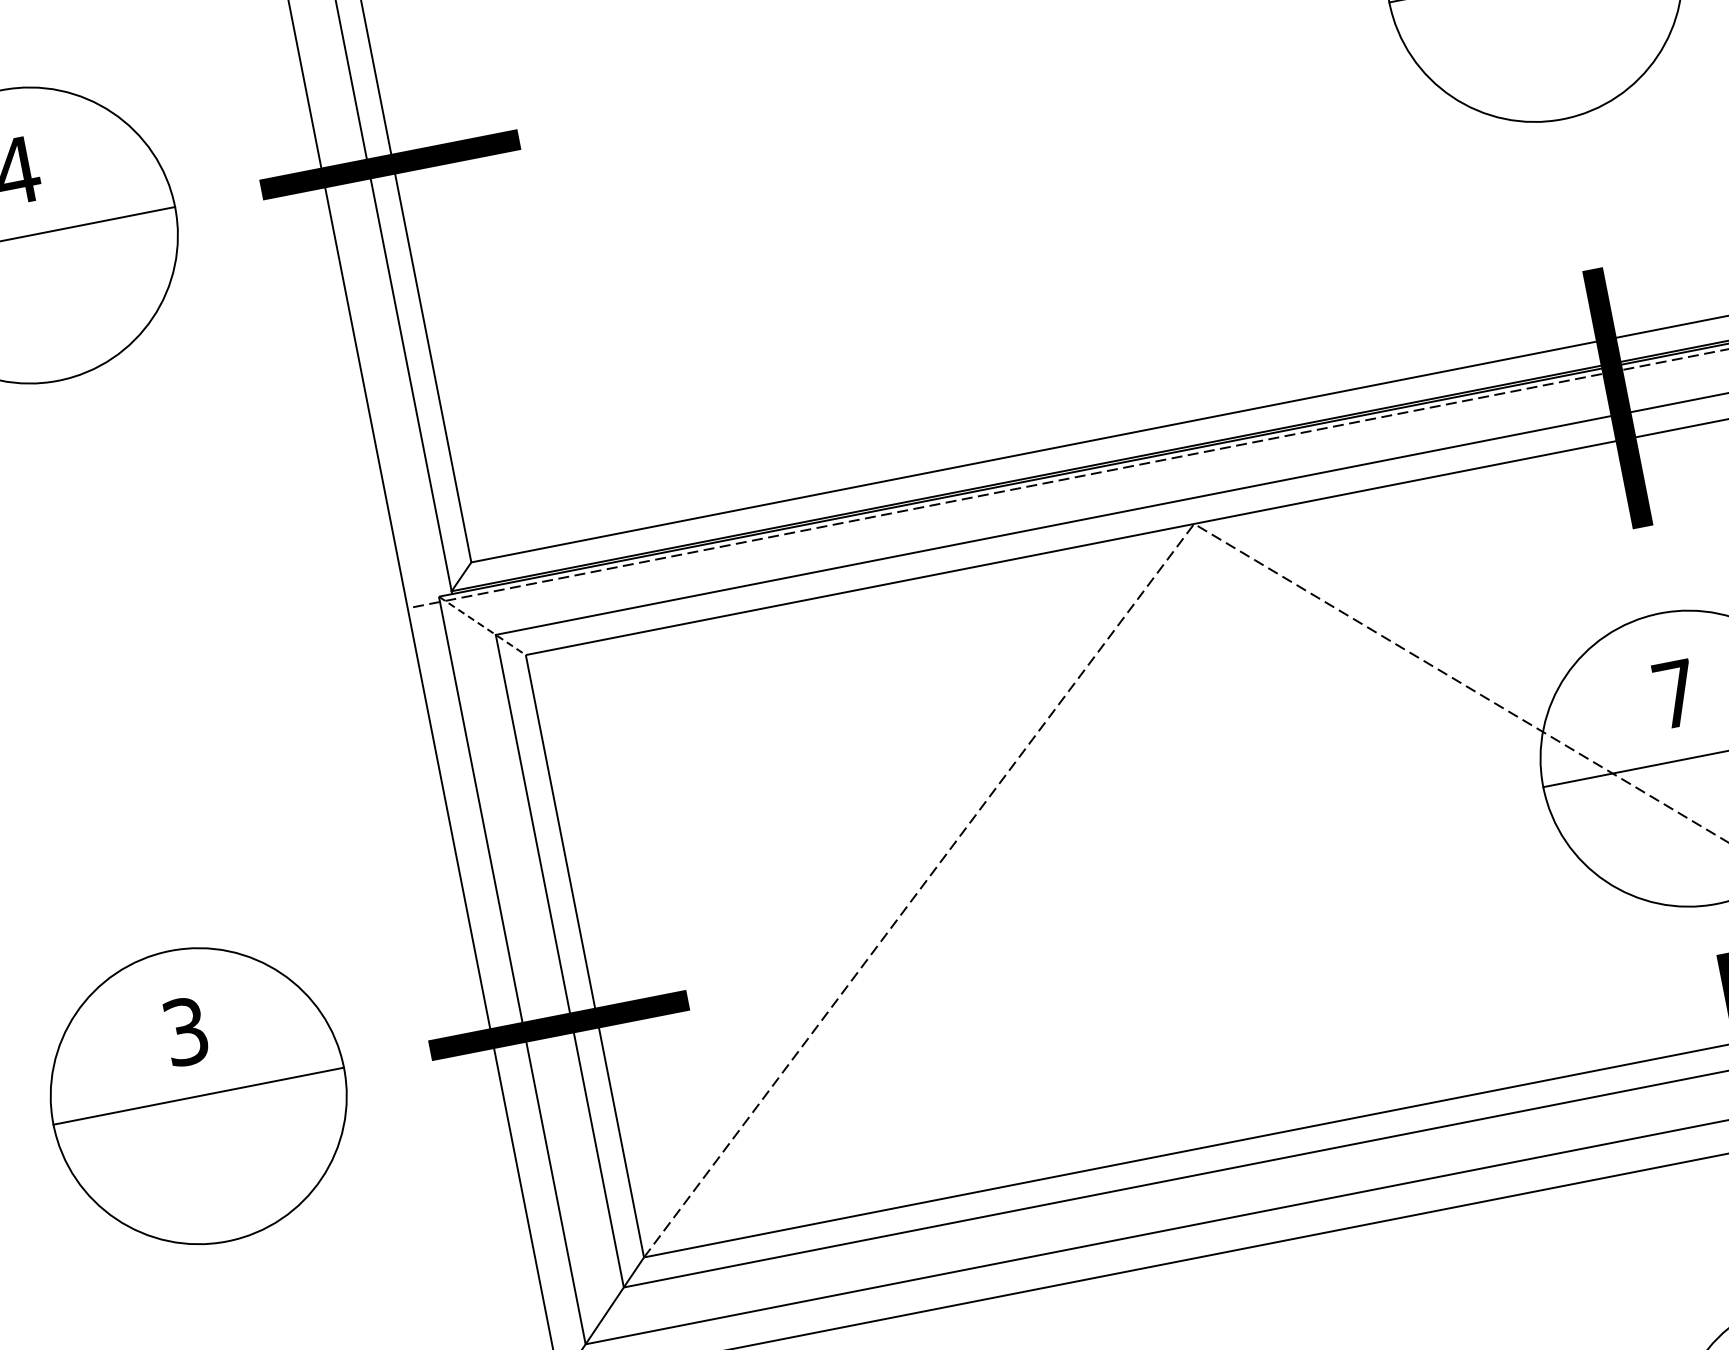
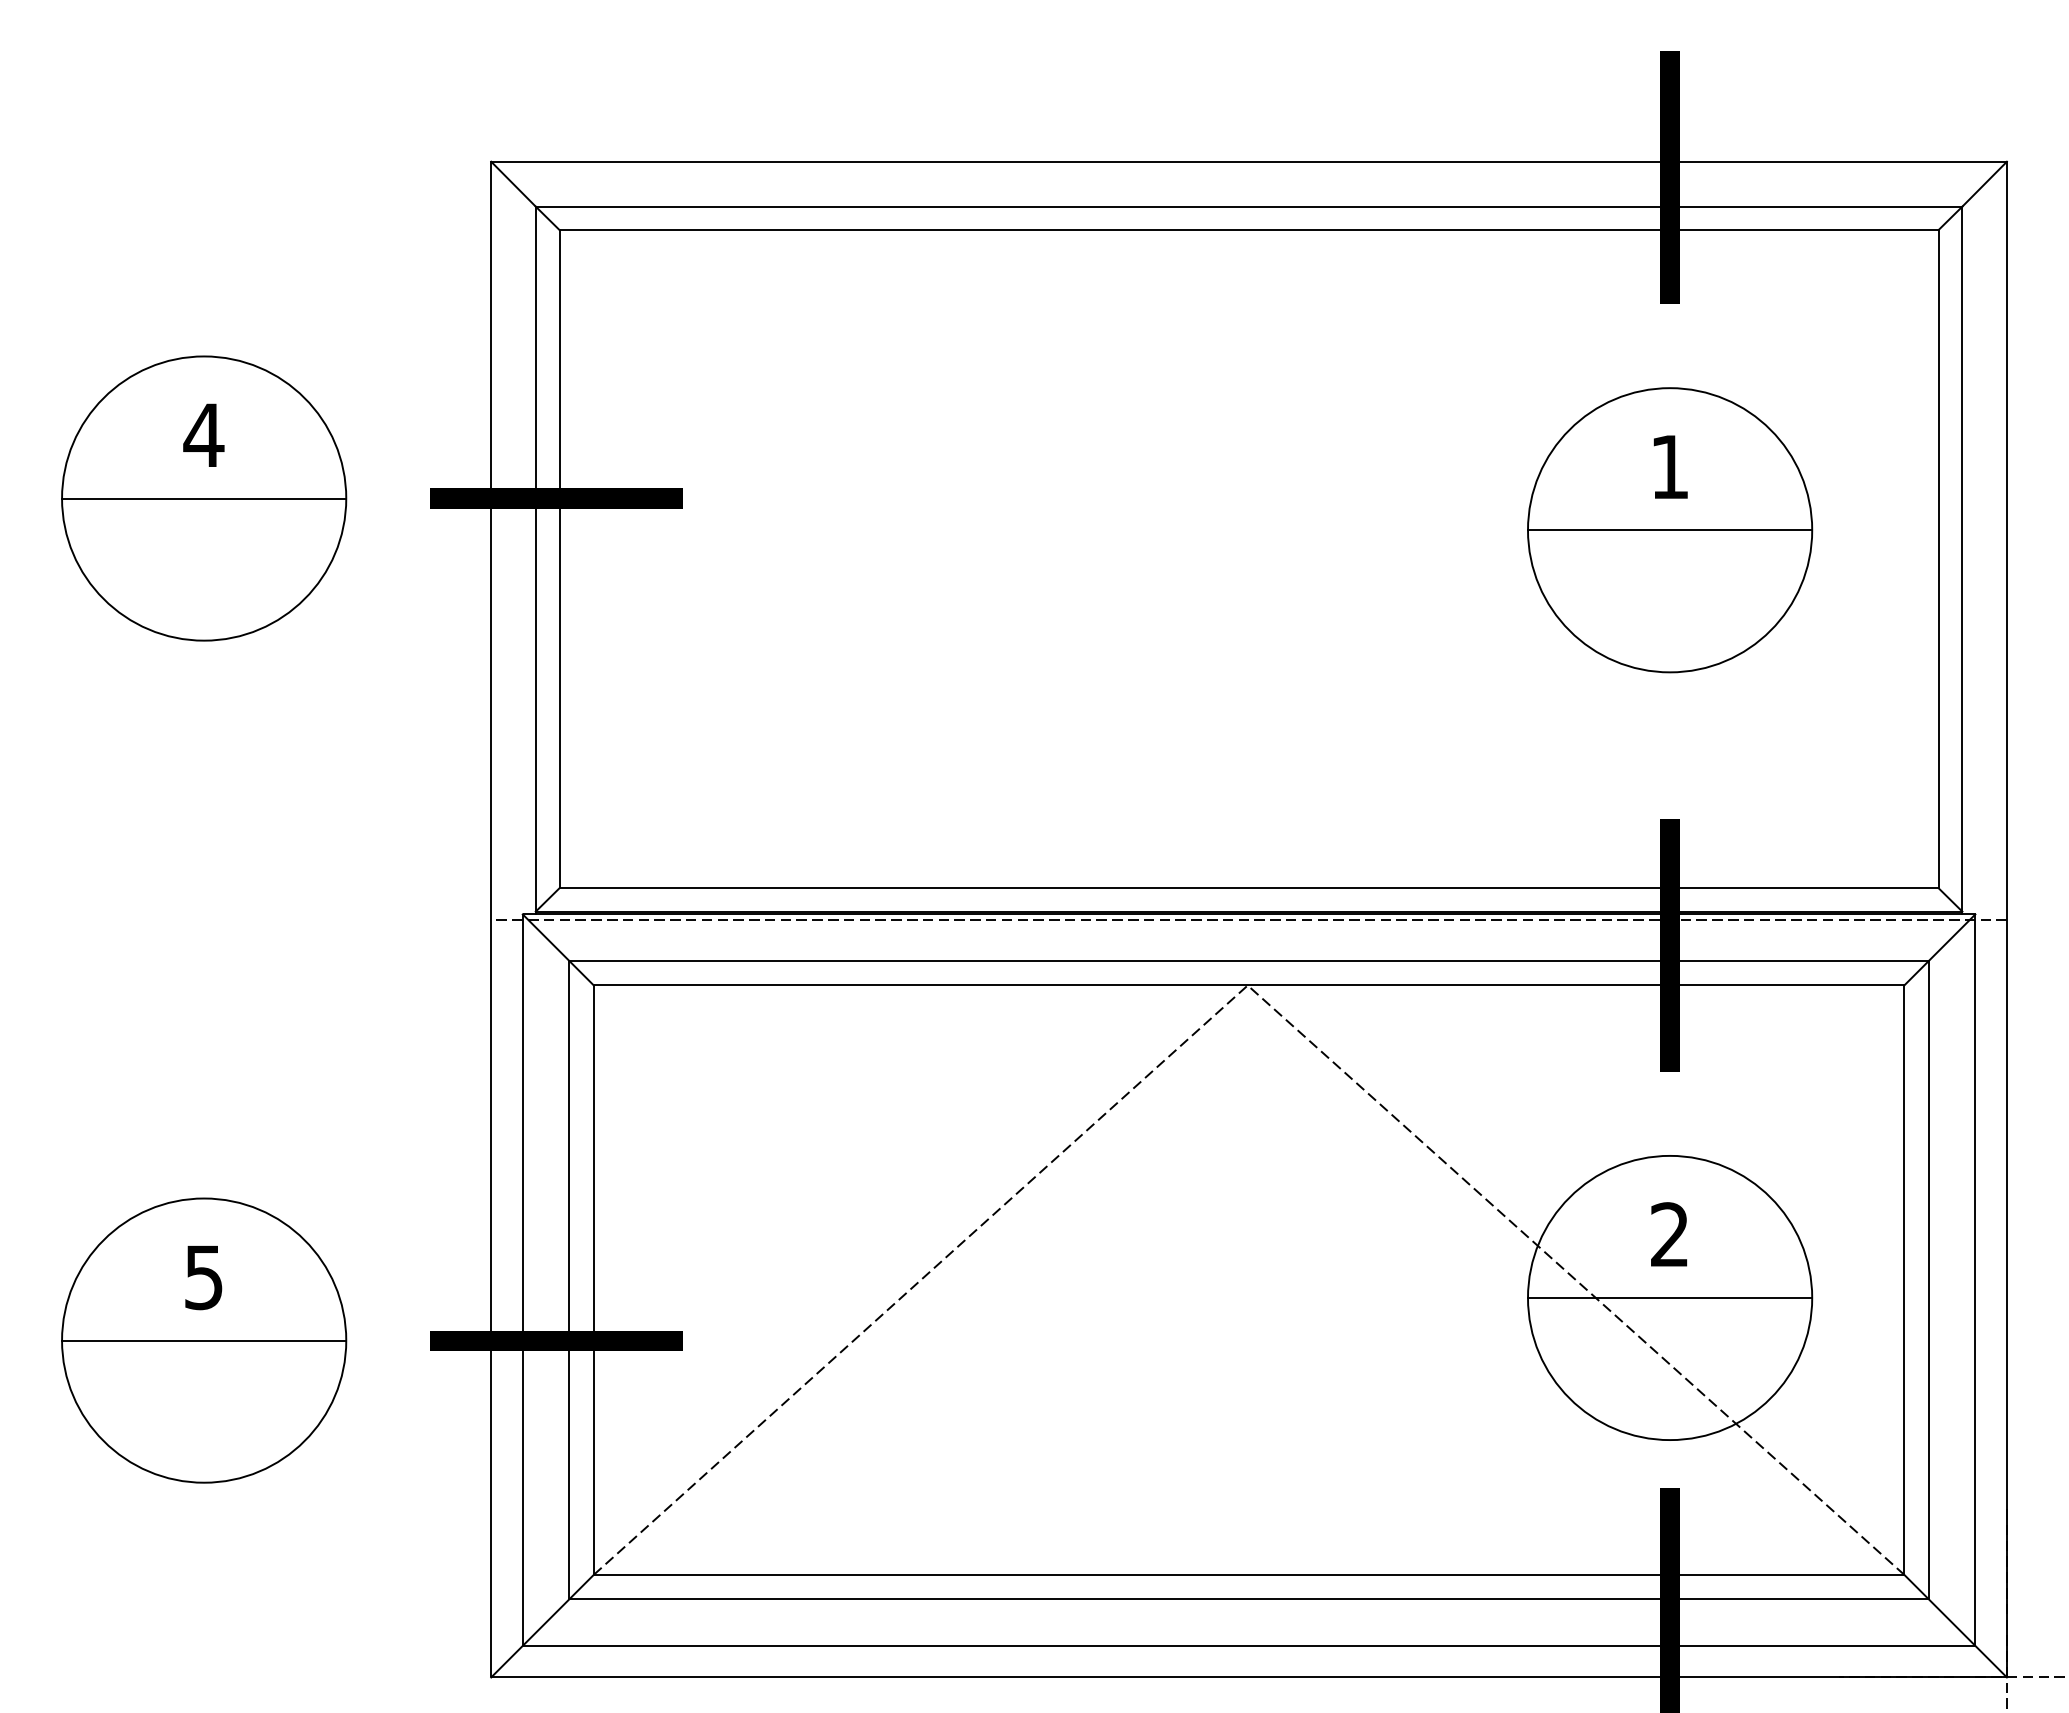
line: (482, 626) -> (558, 950), dashed -> solid
text: (1675, 693) -> (1669, 1234), 7 -> 2
text: (185, 1030) -> (203, 1276), 3 -> 5

